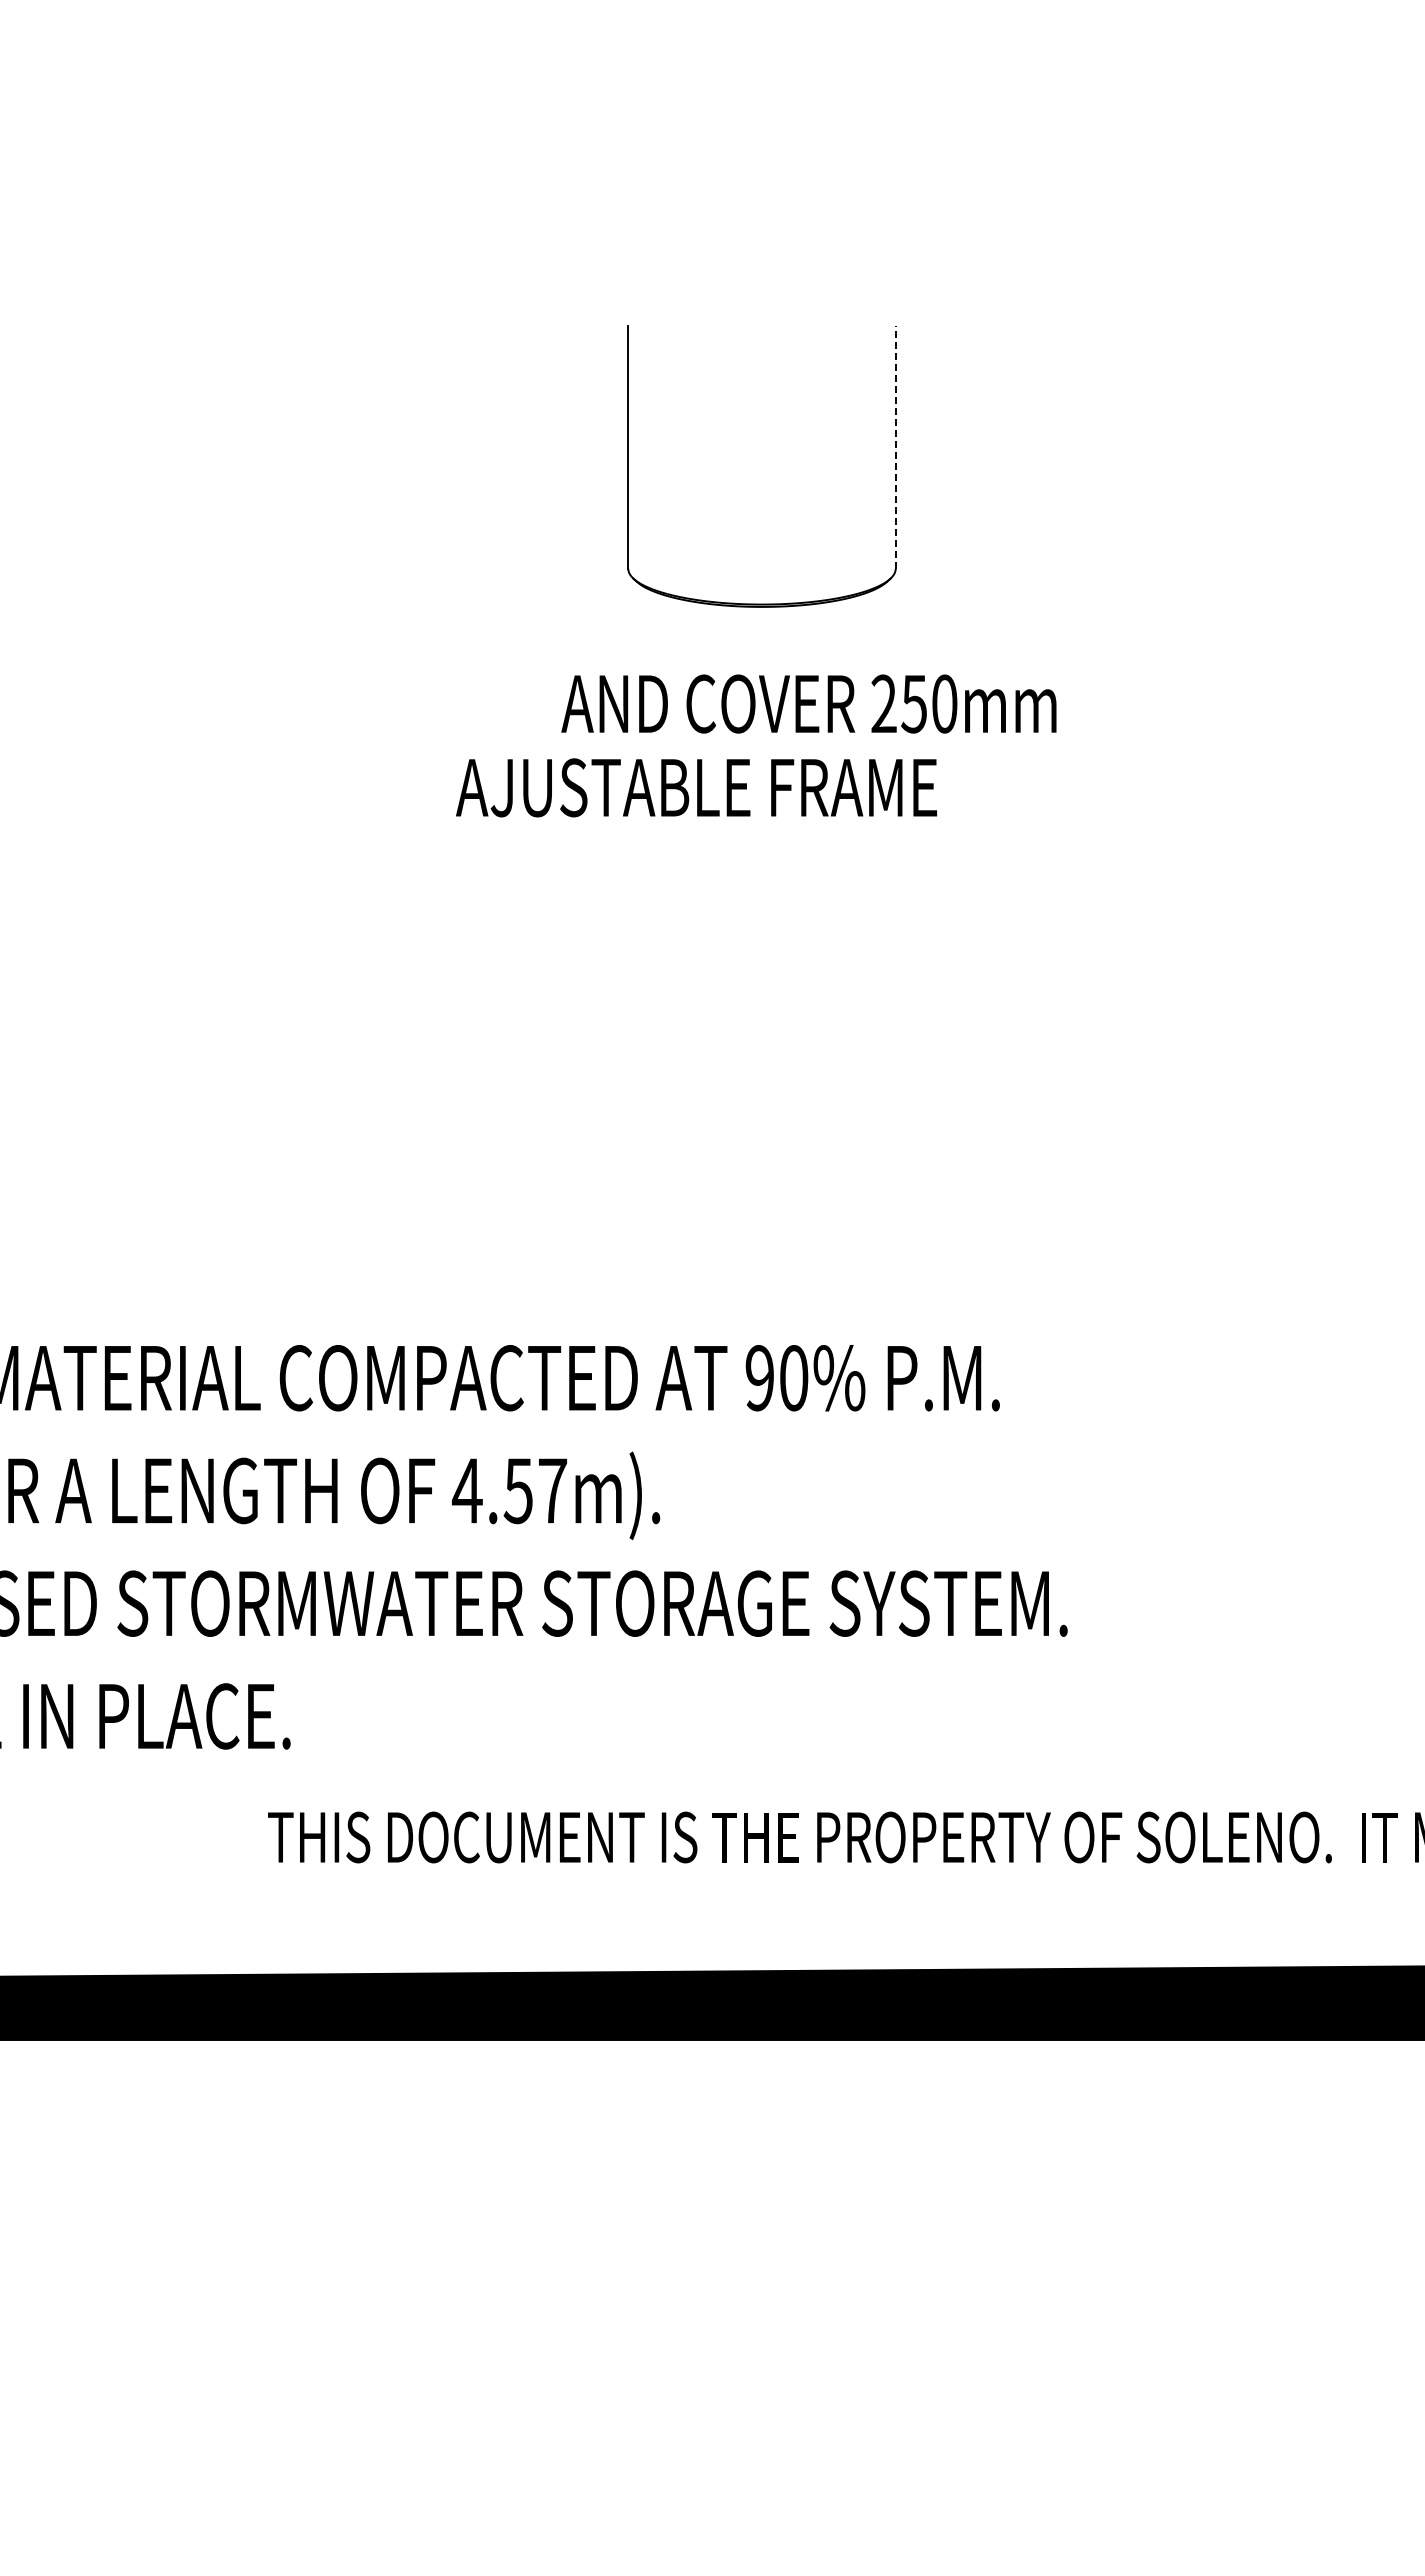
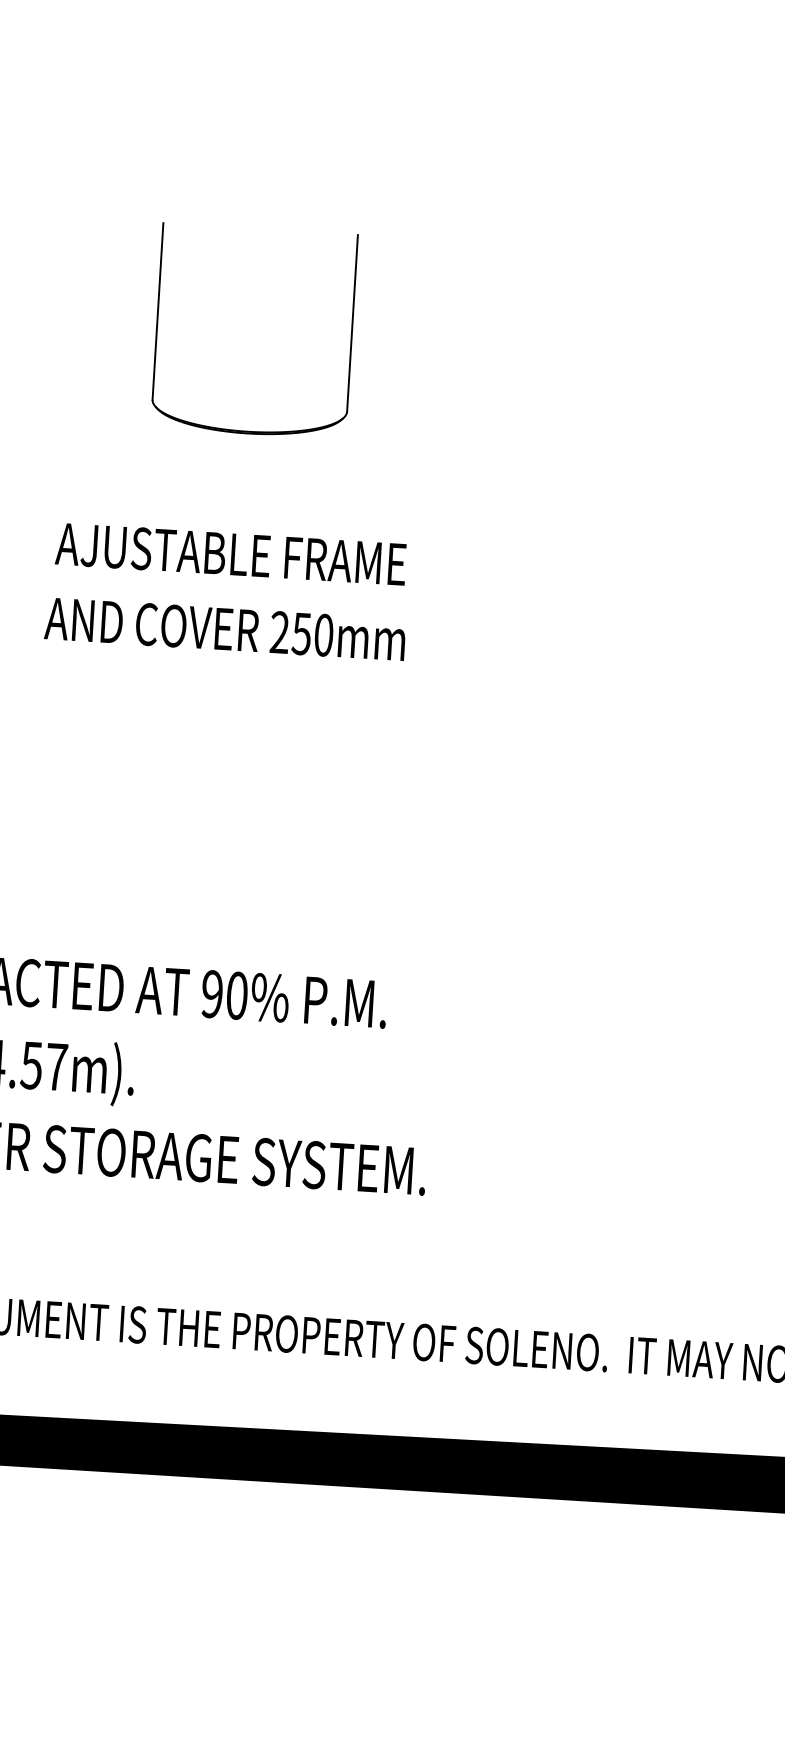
line: (895, 446) -> (352, 322), dashed -> solid
text: (808, 703) -> (224, 628), moved
text: (696, 787) -> (230, 554), moved

